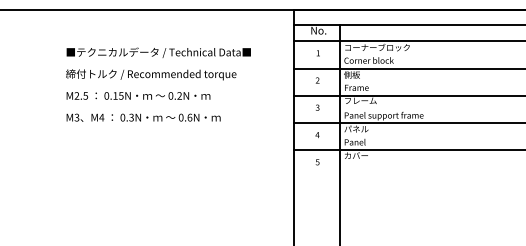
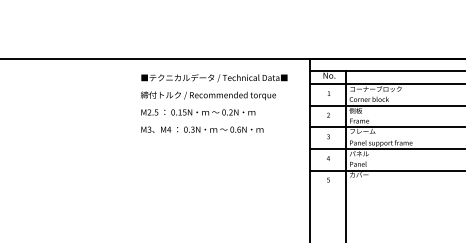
text: (157, 84) -> (213, 103), moved

